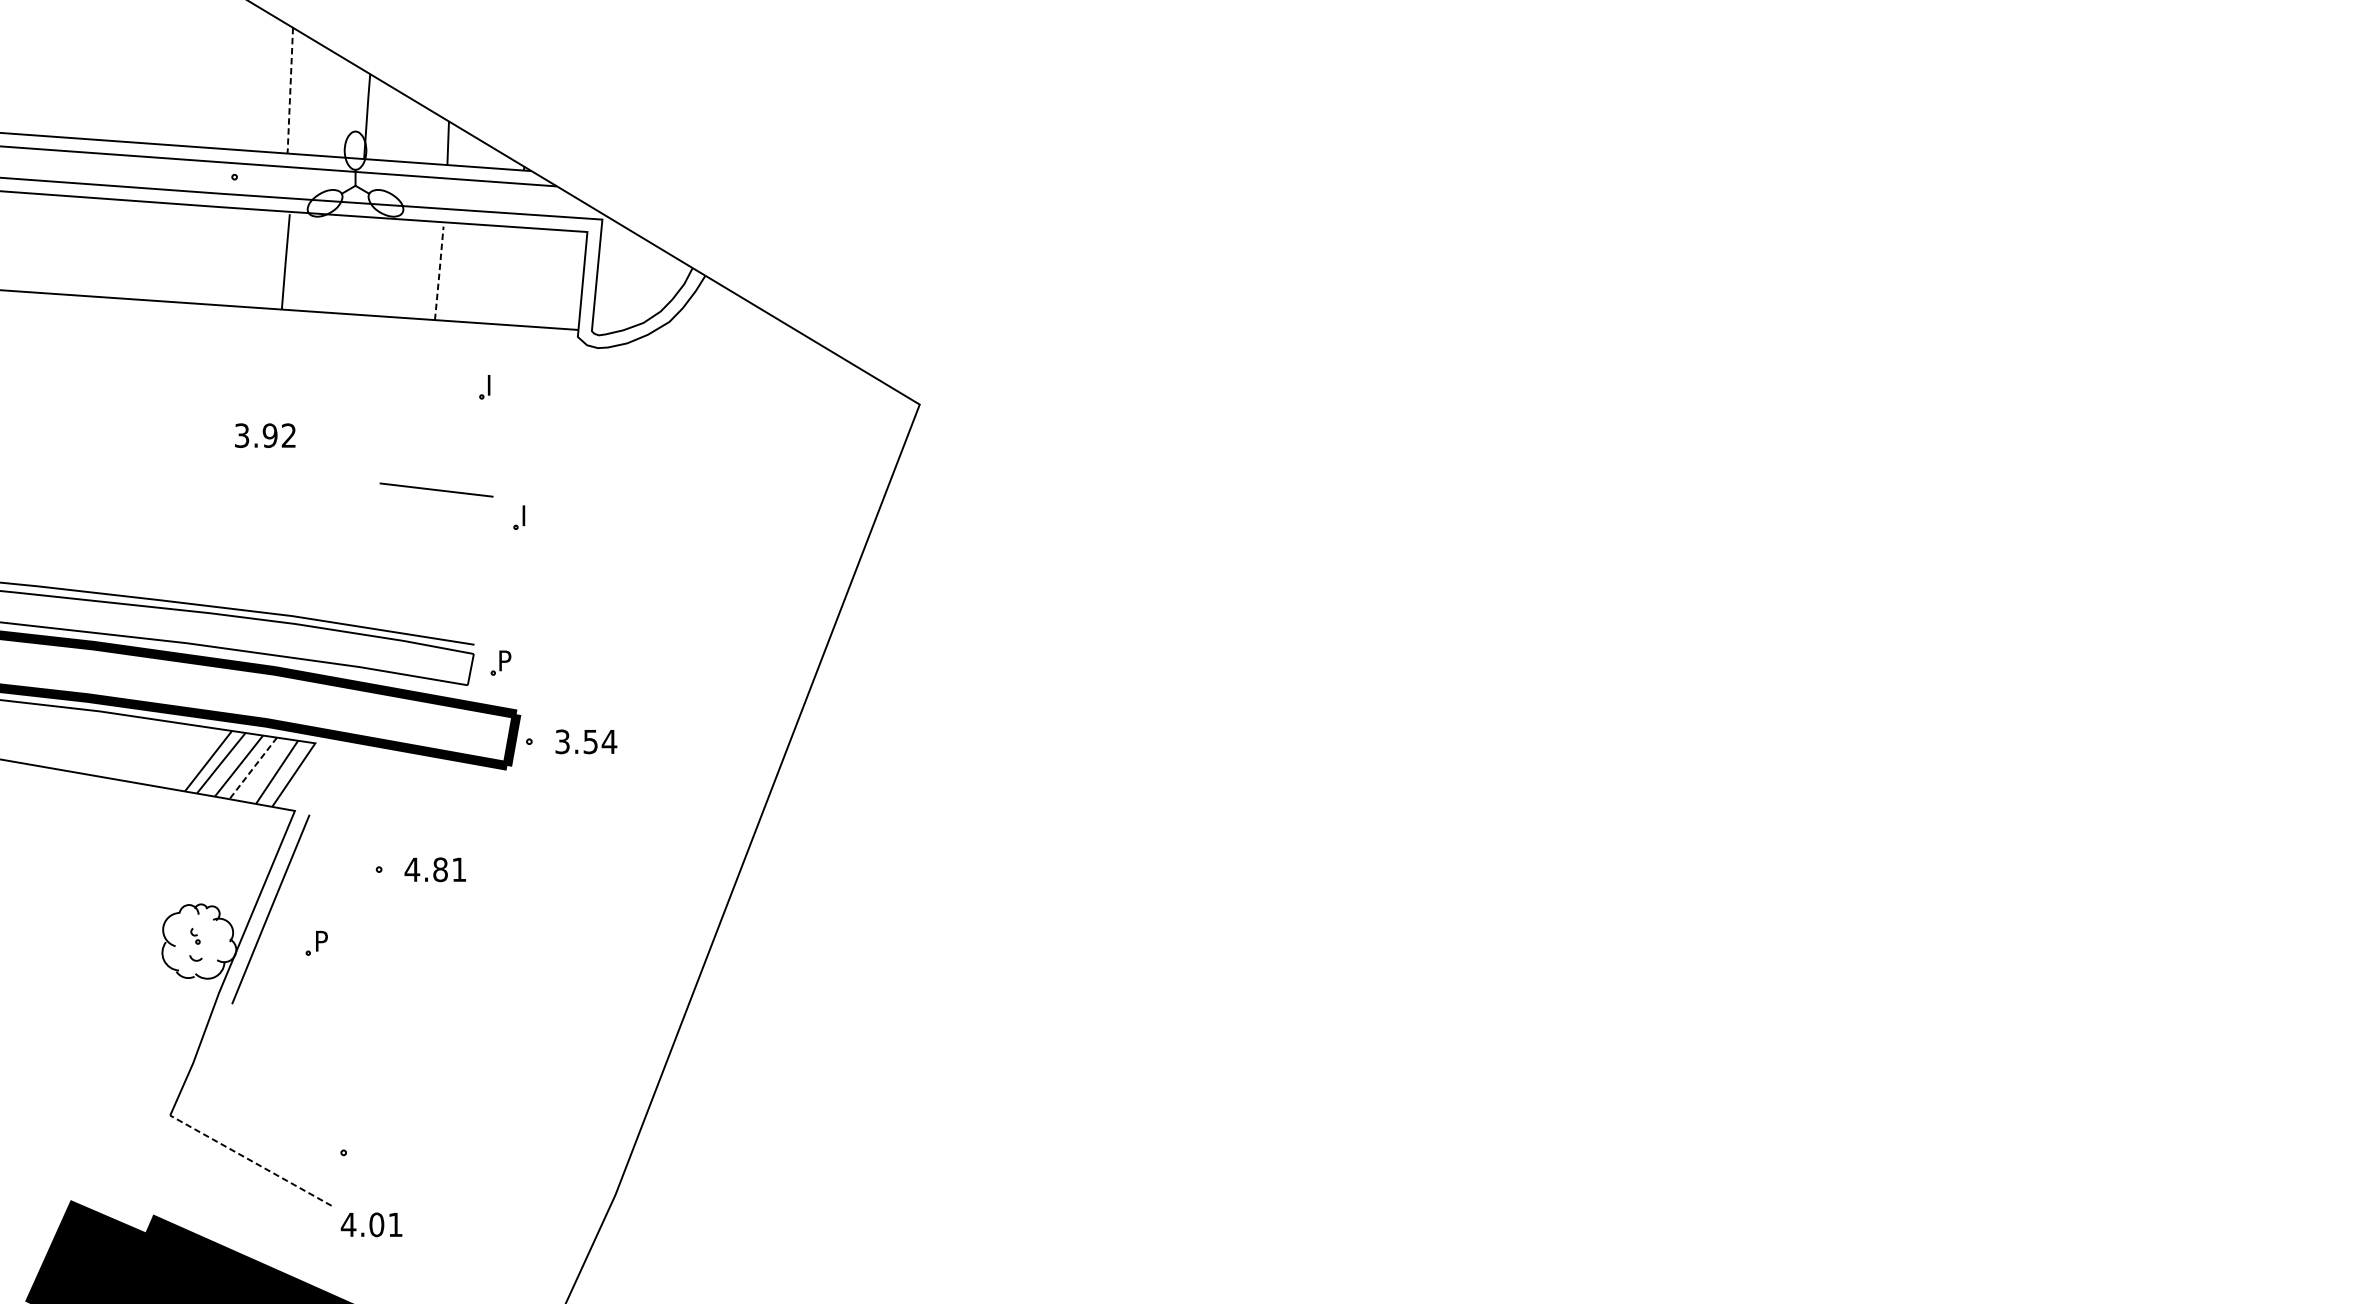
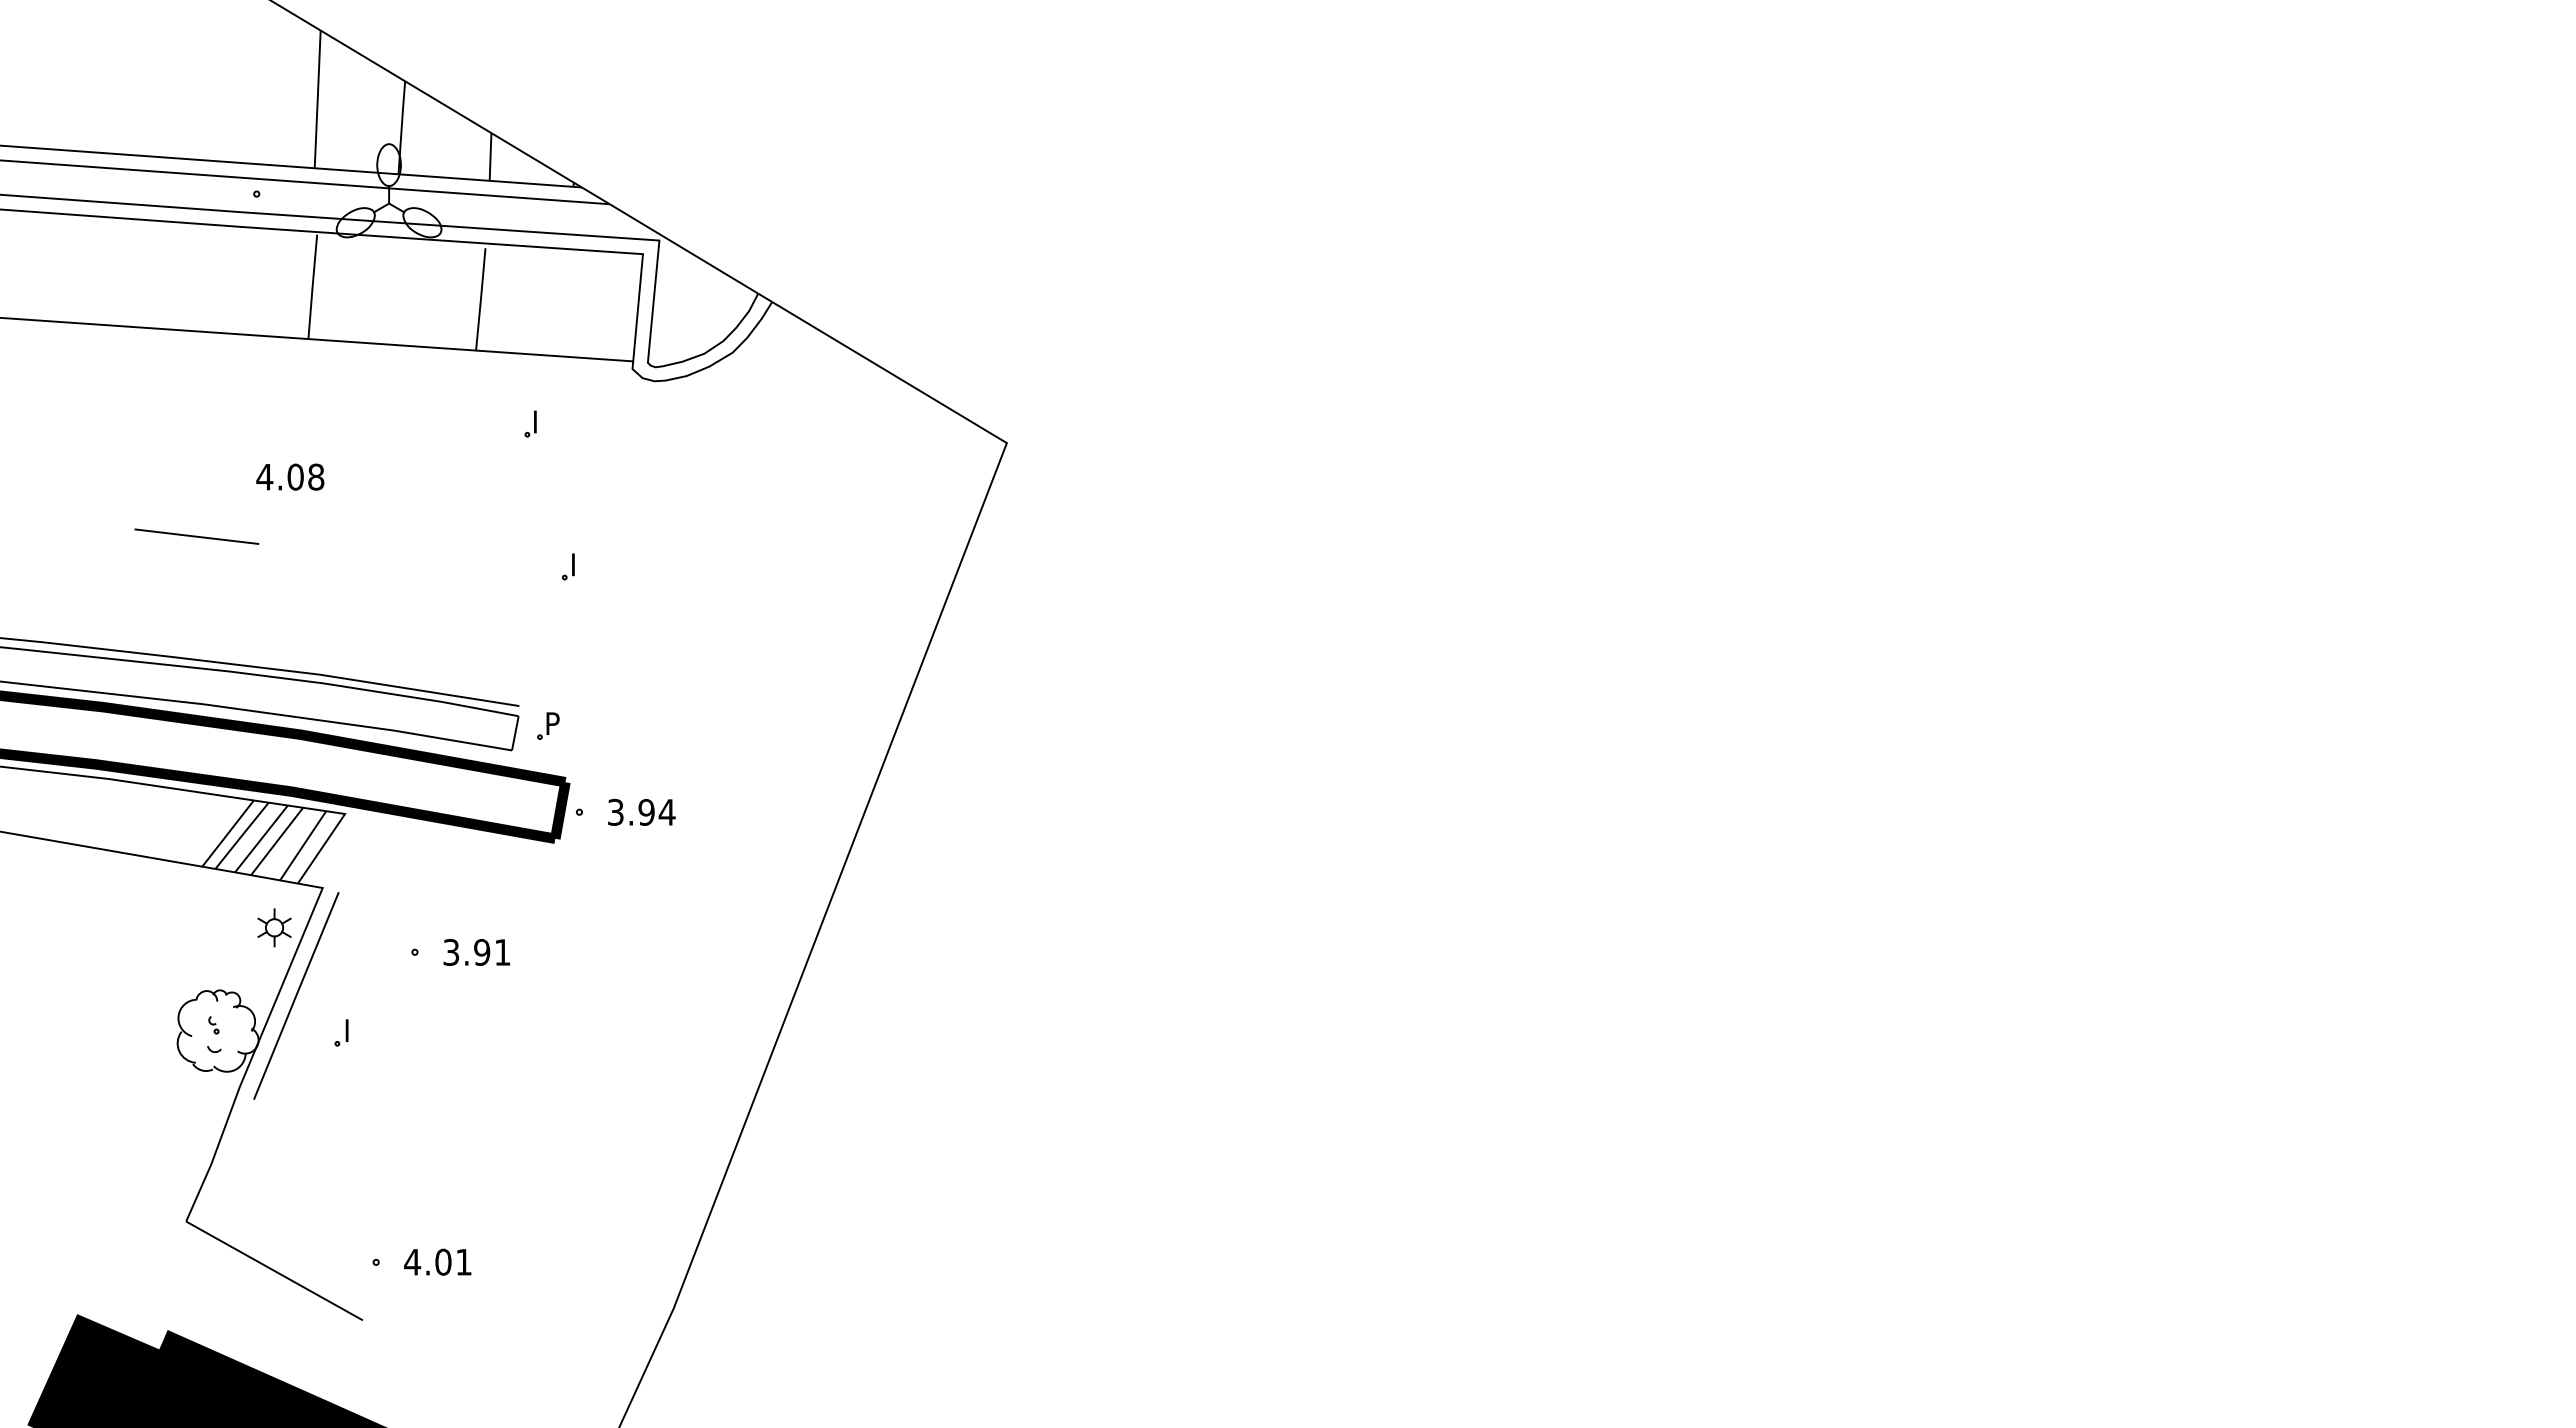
line: (290, 90) -> (317, 99), dashed -> solid
line: (439, 273) -> (480, 299), dashed -> solid
text: (265, 435) -> (290, 476), 3.92 -> 4.08
line: (436, 489) -> (196, 536), moved
text: (590, 741) -> (646, 811), 3.54 -> 3.94
line: (253, 768) -> (277, 841), dashed -> solid
part: (250, 846) -> (274, 927), added
text: (426, 869) -> (466, 952), 4.81 -> 3.91
text: (323, 936) -> (353, 1025), P -> I
line: (250, 1160) -> (274, 1270), dashed -> solid
text: (371, 1224) -> (437, 1261), moved

